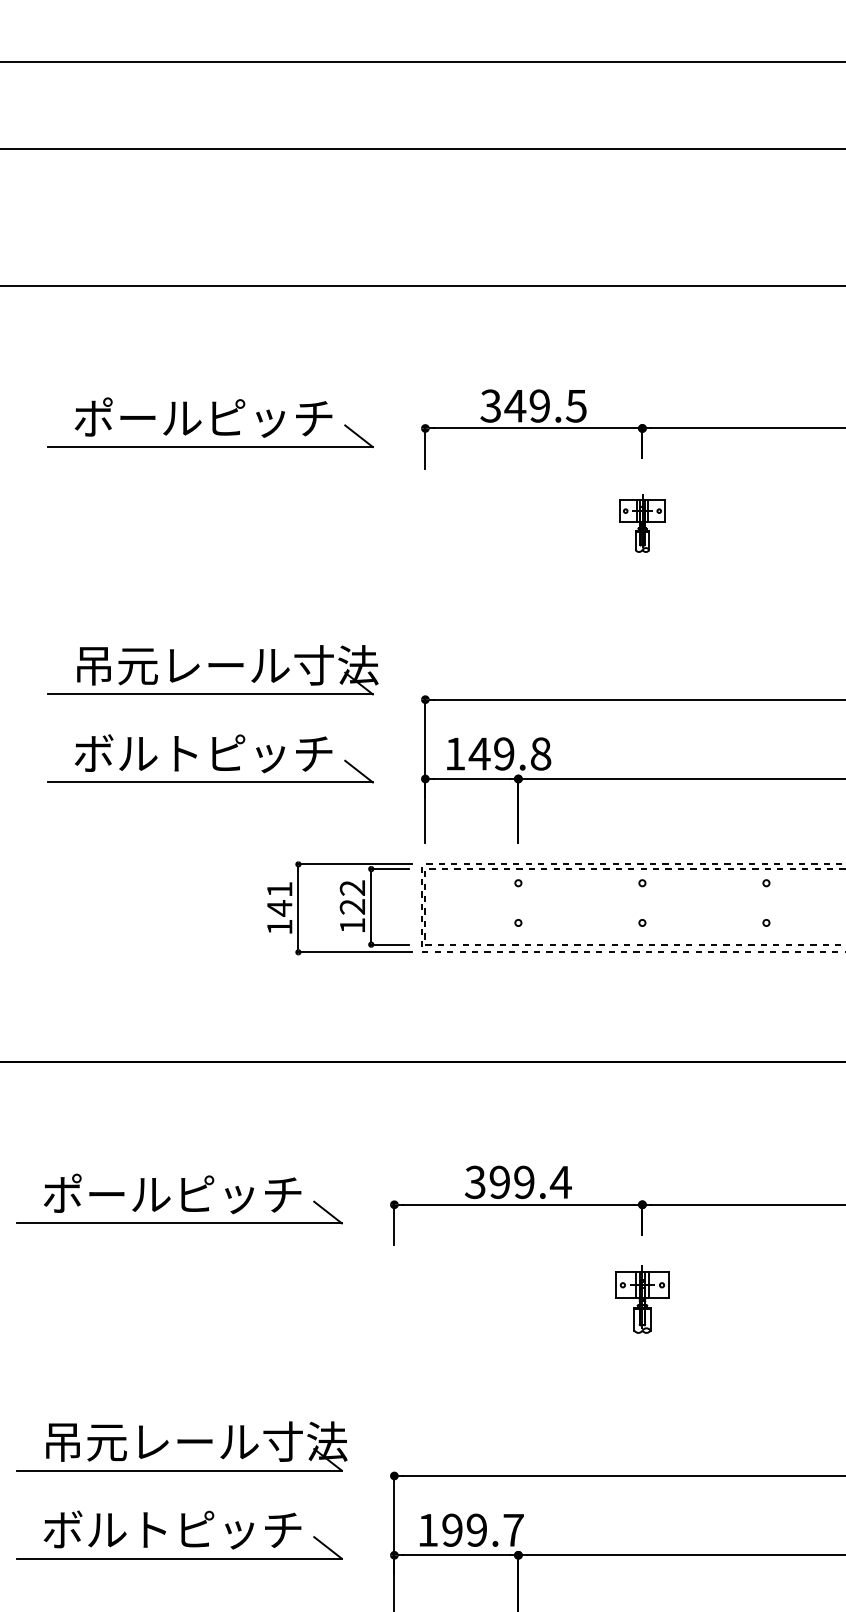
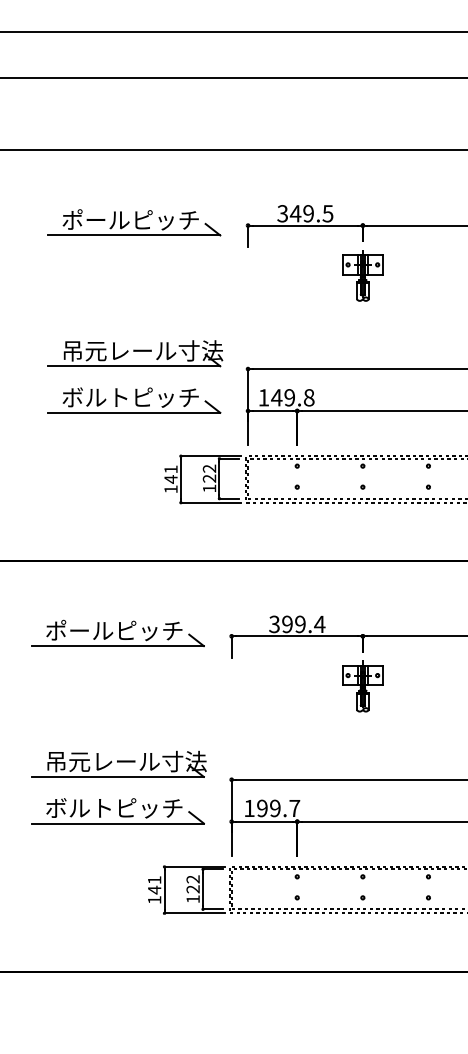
part: (641, 522) -> (362, 275), size x1.67
part: (641, 1299) -> (362, 686), size x1.43

